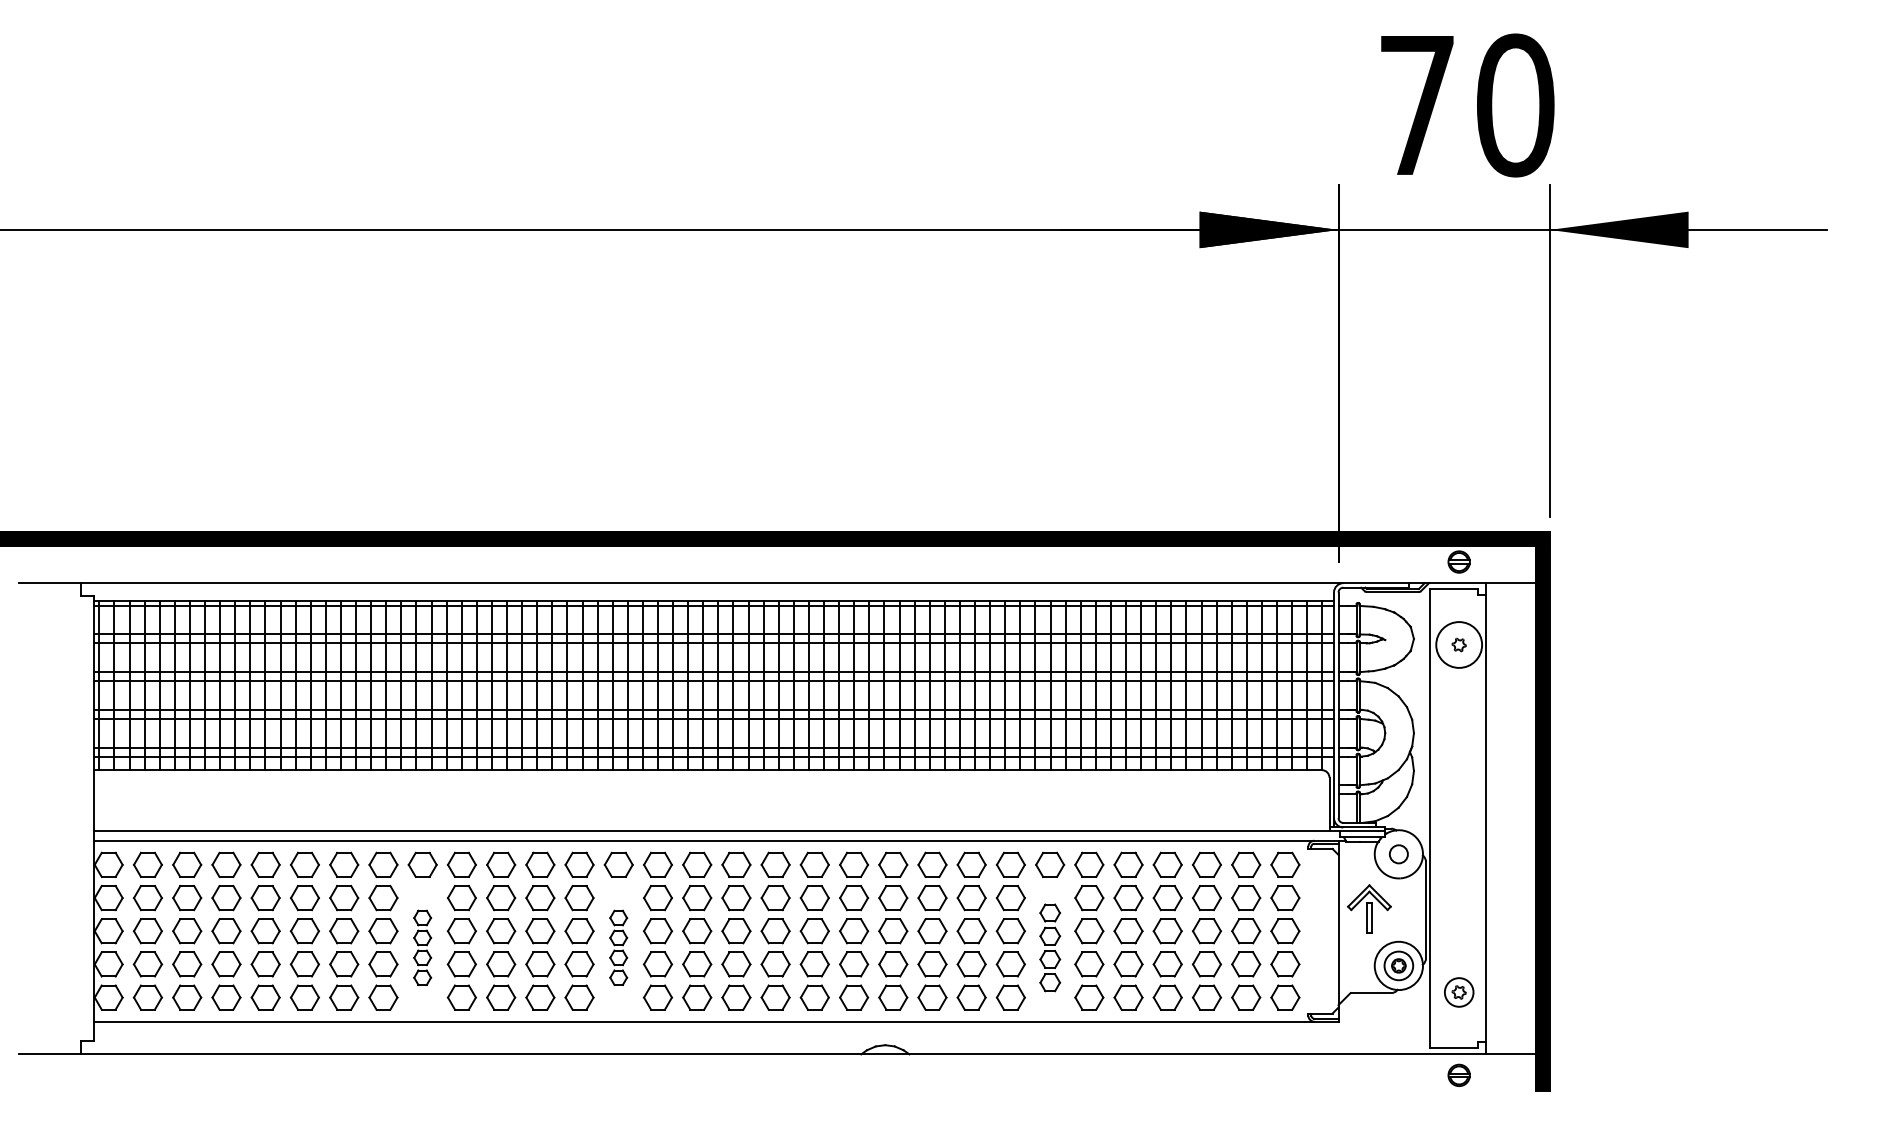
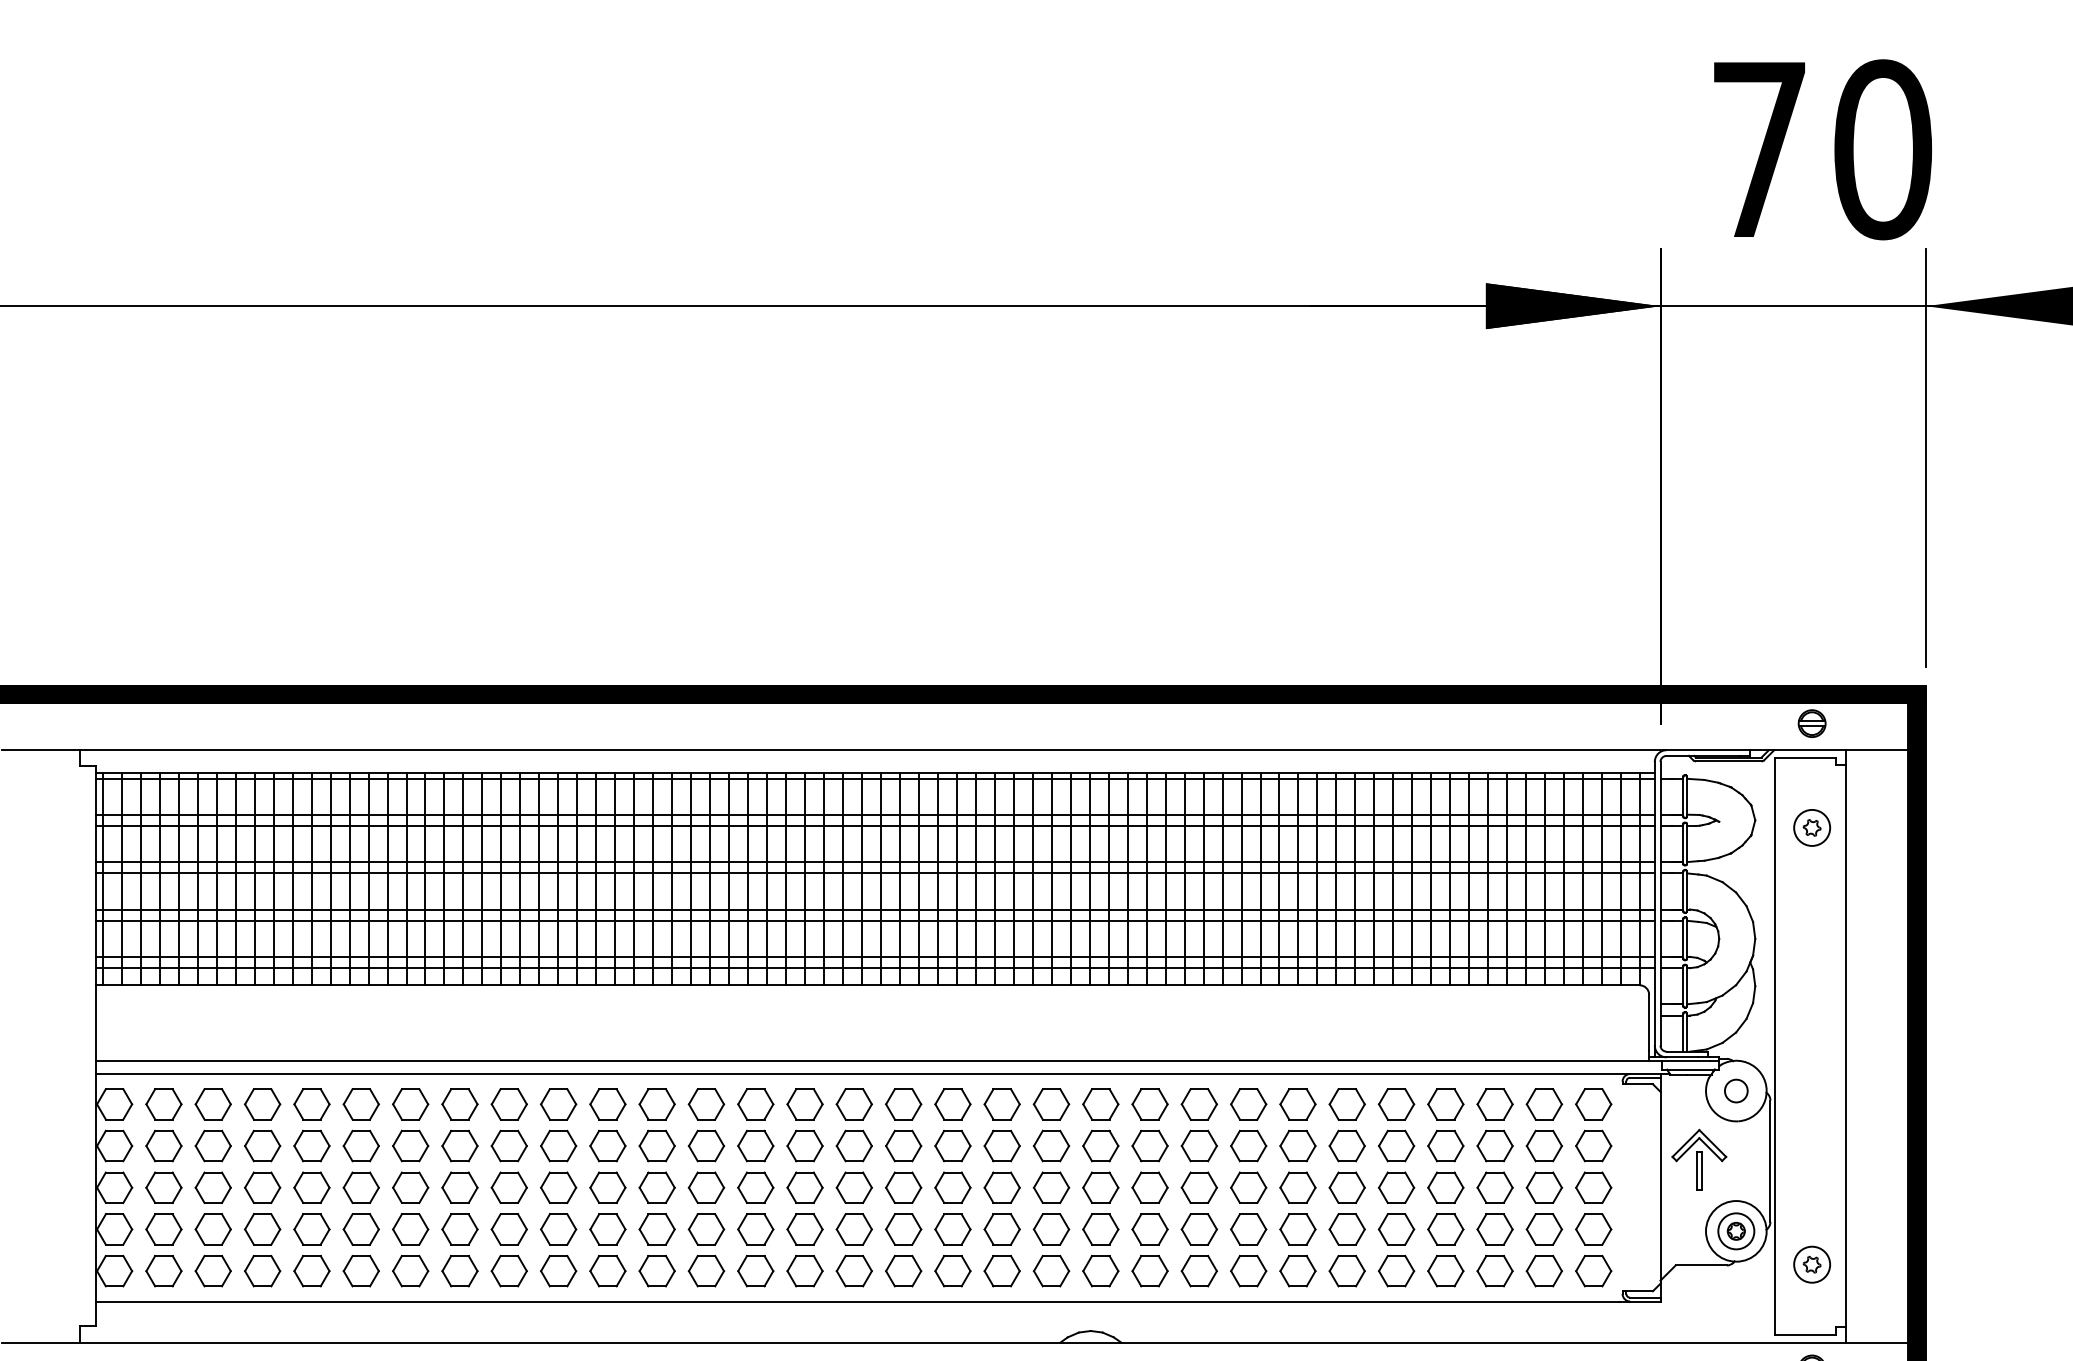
circle: (1458, 644) -> (1811, 827), size x0.62
part: (422, 947) -> (509, 1208), size x1.67
part: (618, 947) -> (755, 1208), size x1.67
part: (1050, 947) -> (1298, 1208), size x1.43

